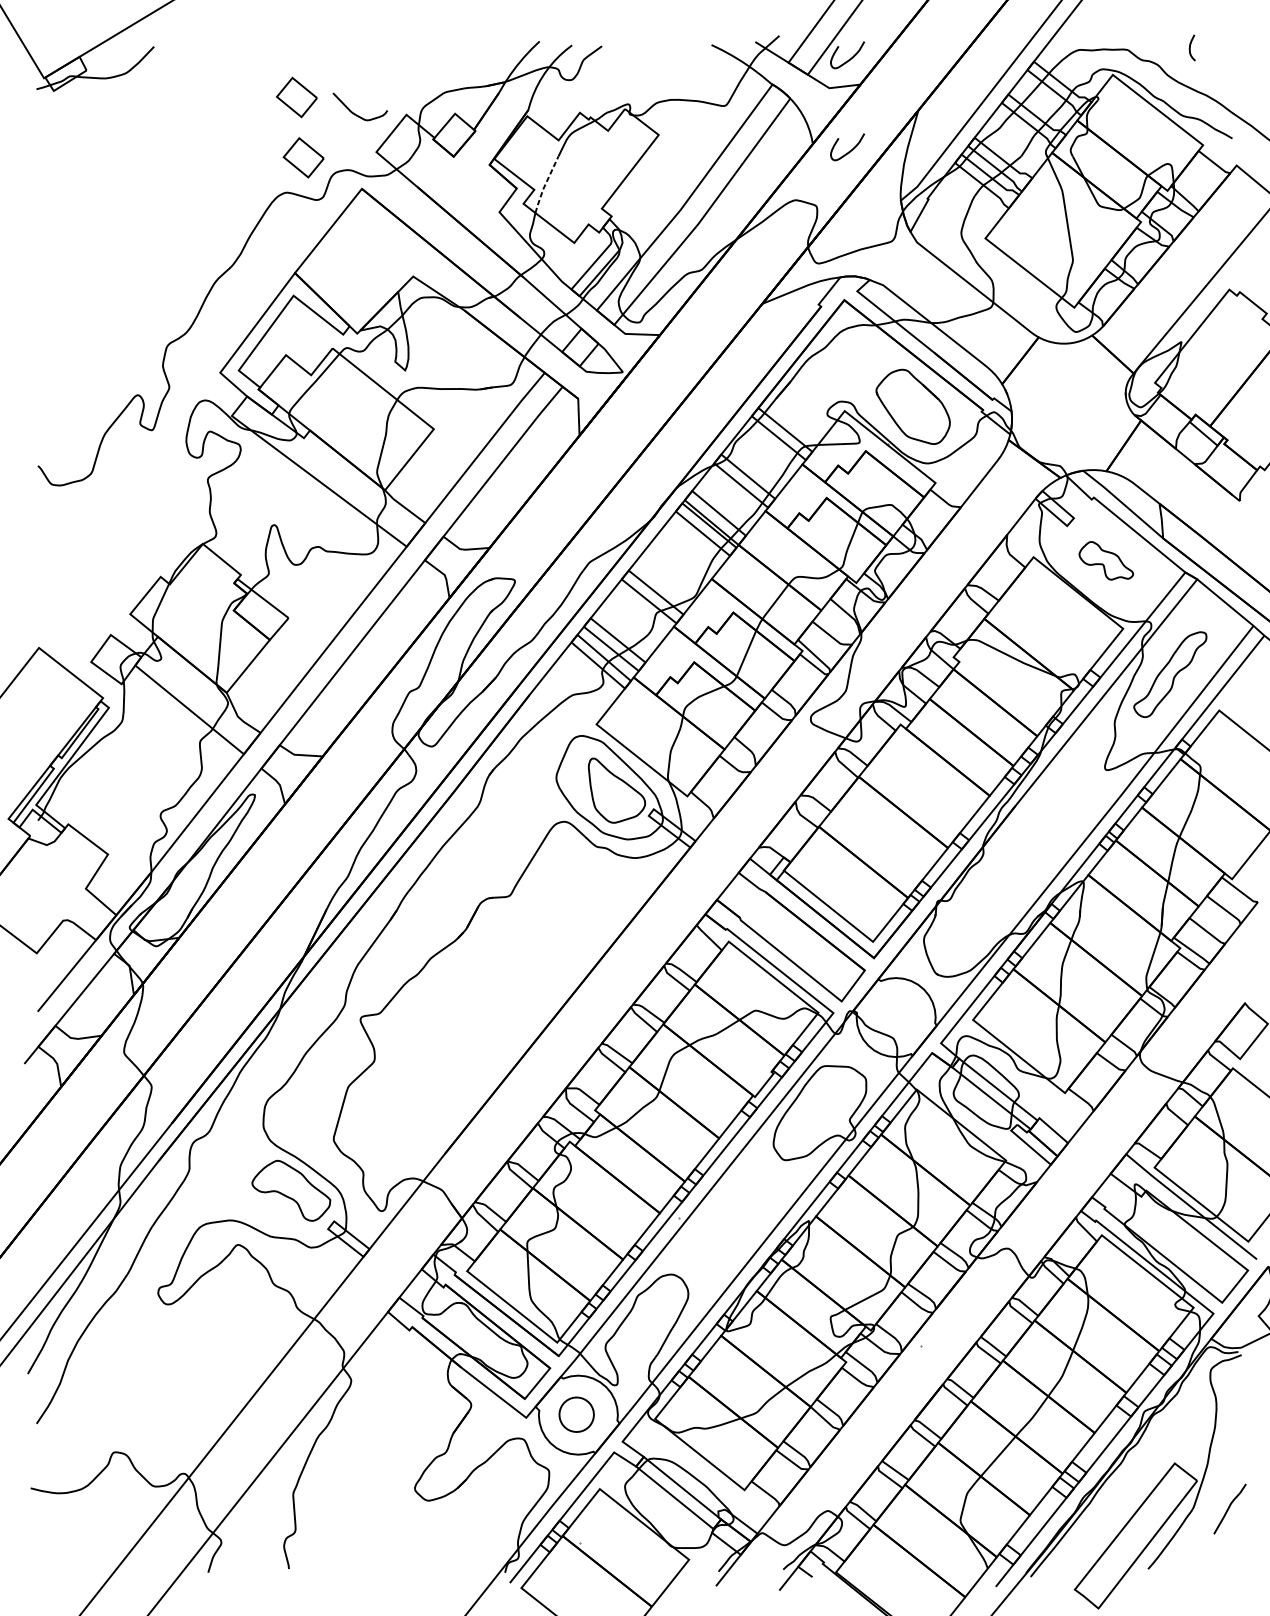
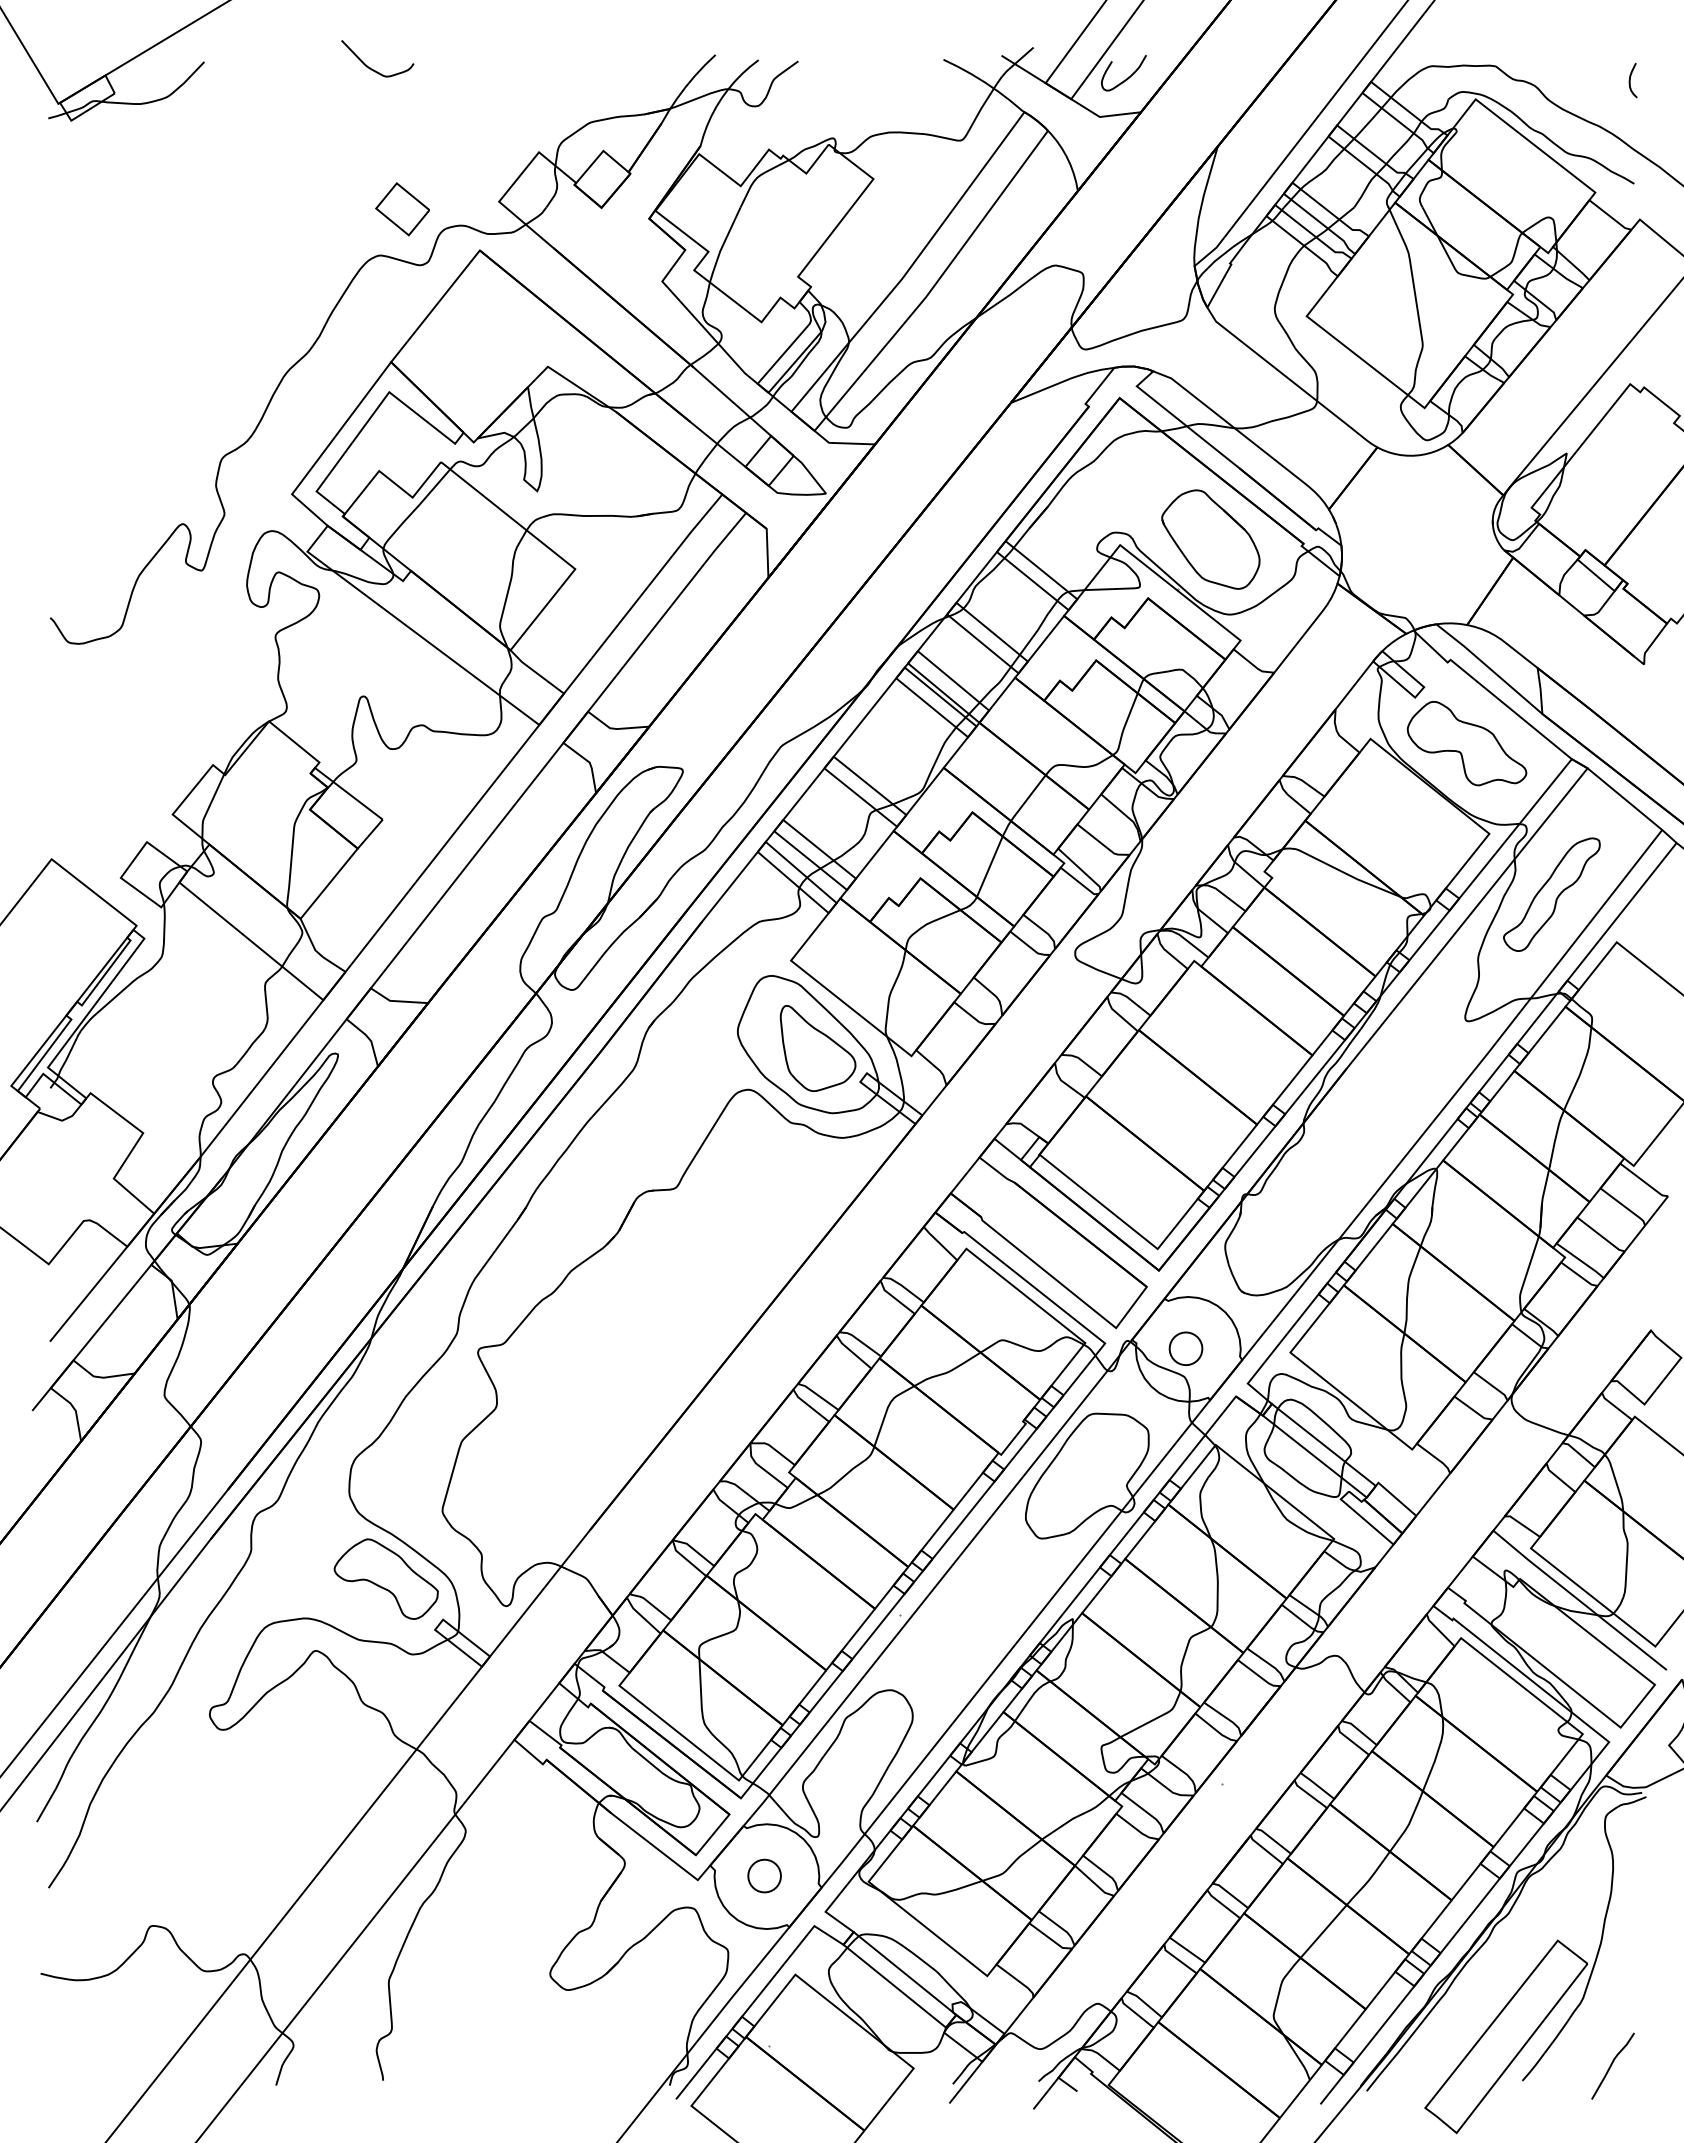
curve: (1190, 47) -> (1630, 80), moved
part: (296, 97) -> (393, 129), removed
curve: (356, 114) -> (372, 68), moved
curve: (850, 150) -> (1127, 199), removed
line: (545, 185) -> (723, 245), dashed -> solid
part: (1105, 560) -> (1466, 743), size x1.67
part: (894, 1016) -> (1185, 1348), added
part: (576, 1414) -> (764, 1875), size x0.71
curve: (1229, 1507) -> (1612, 2064), moved

